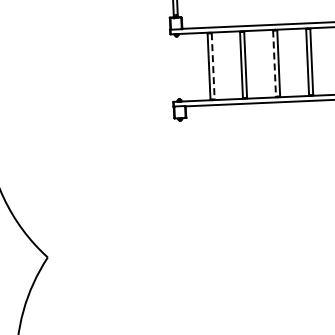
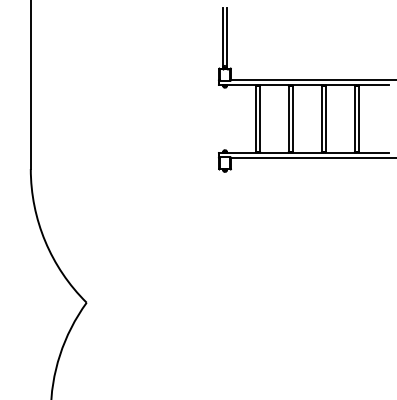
line: (274, 64) -> (321, 119), dashed -> solid
line: (213, 66) -> (260, 119), dashed -> solid

